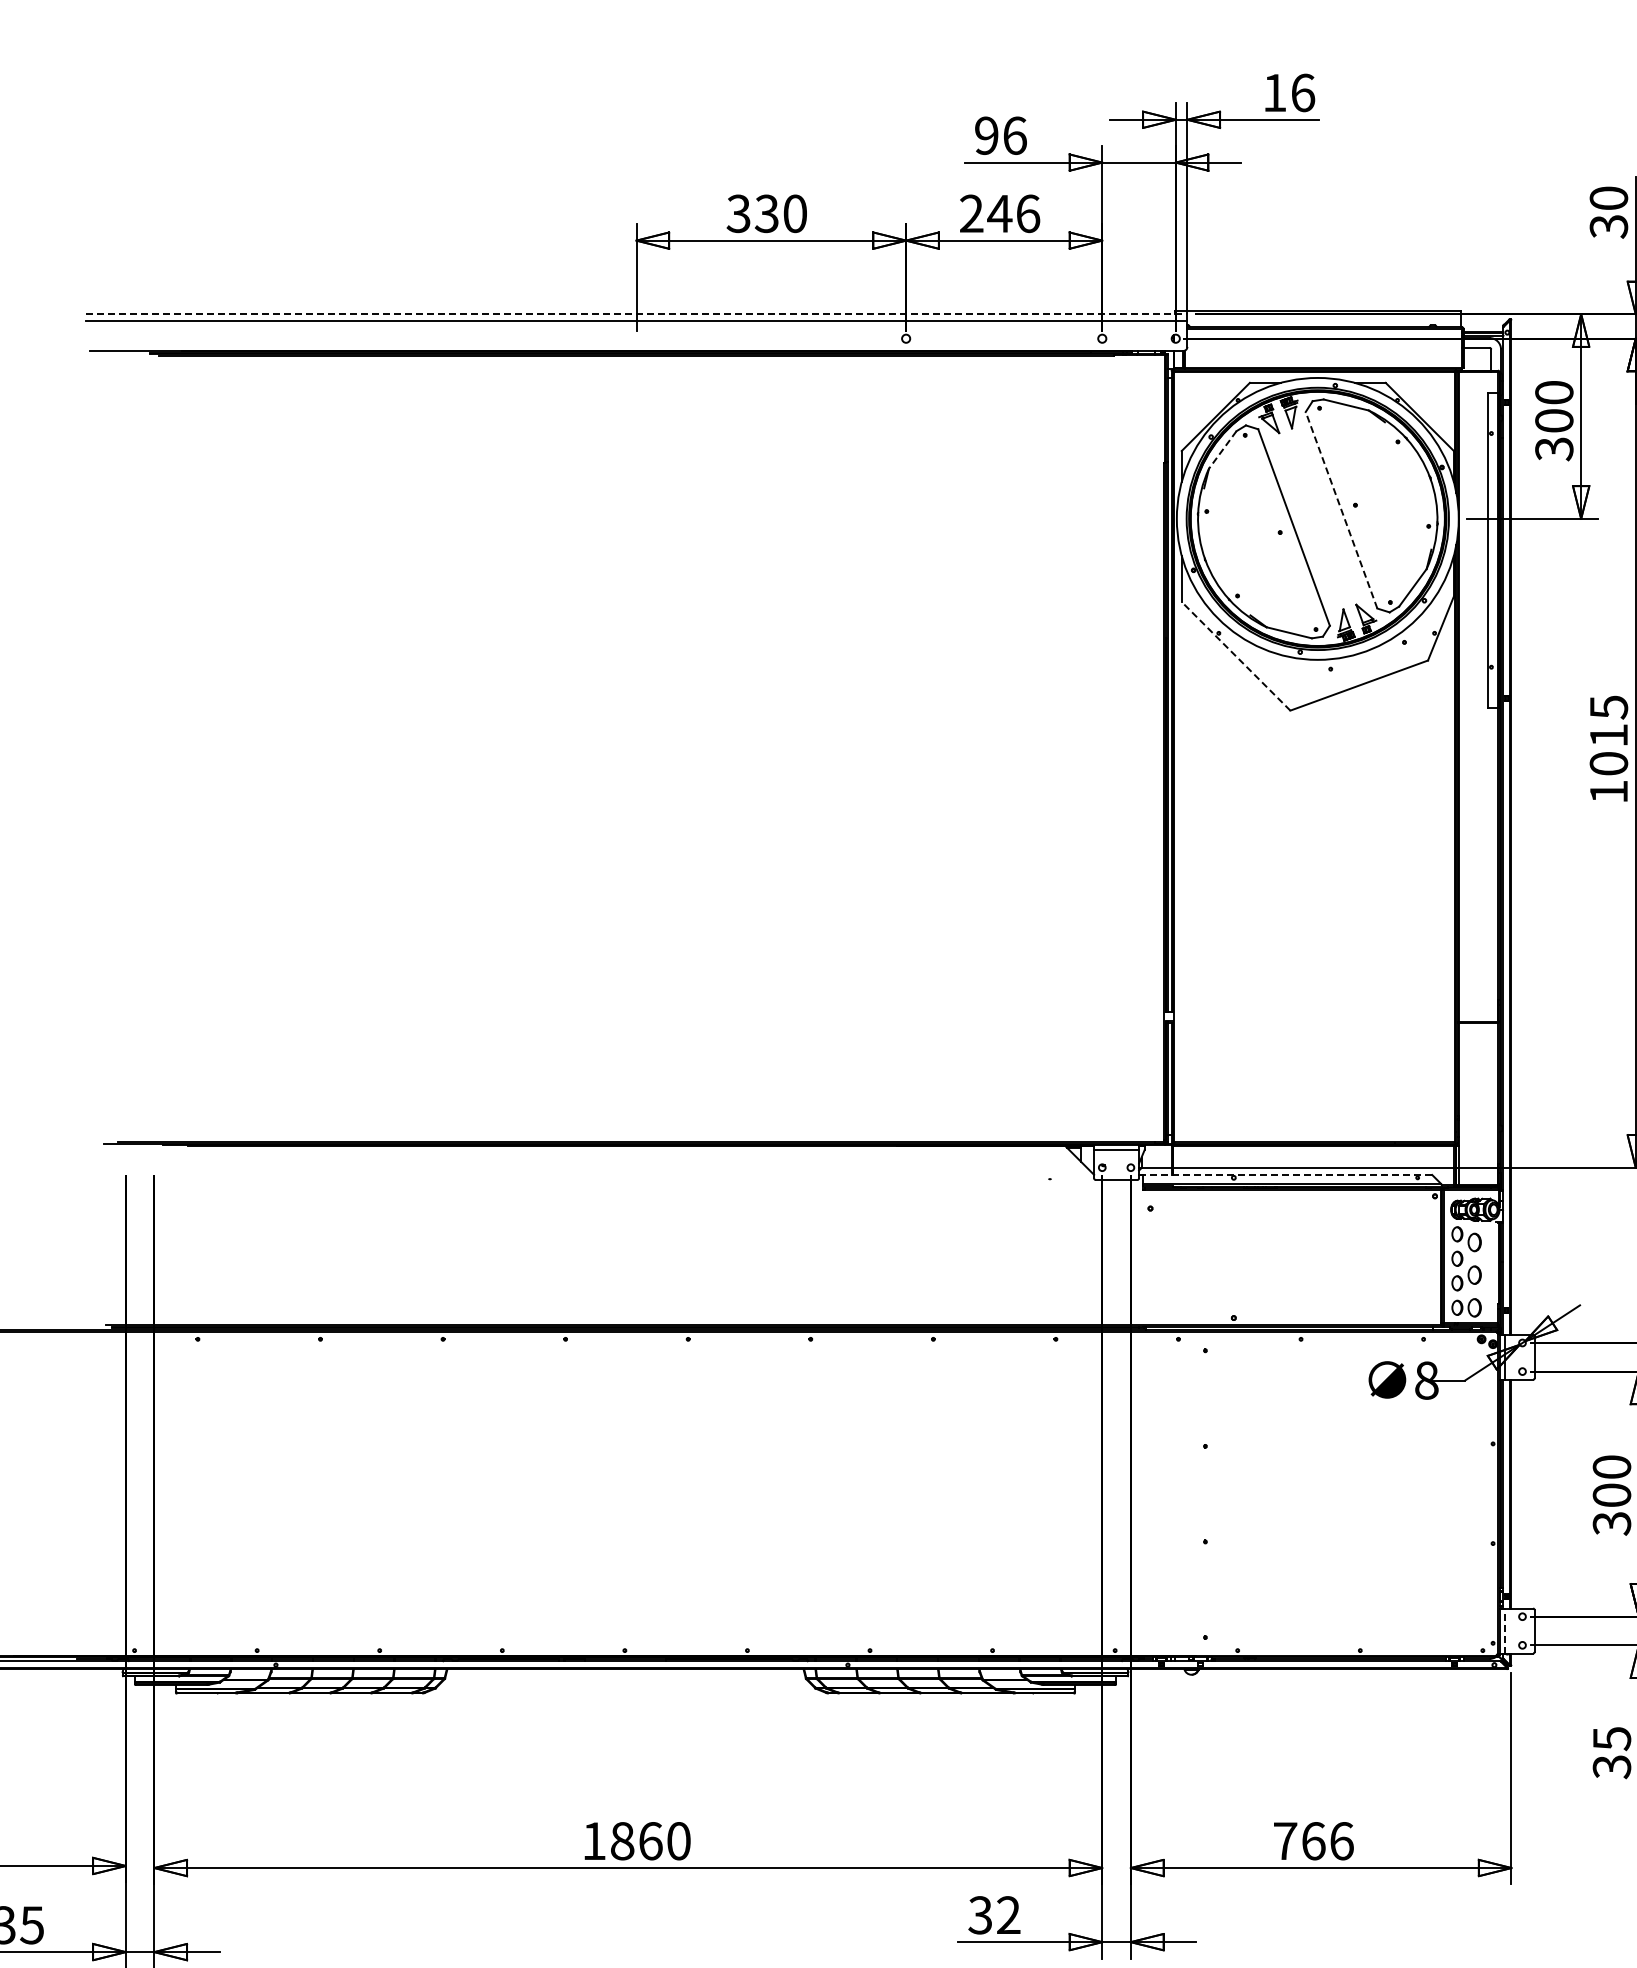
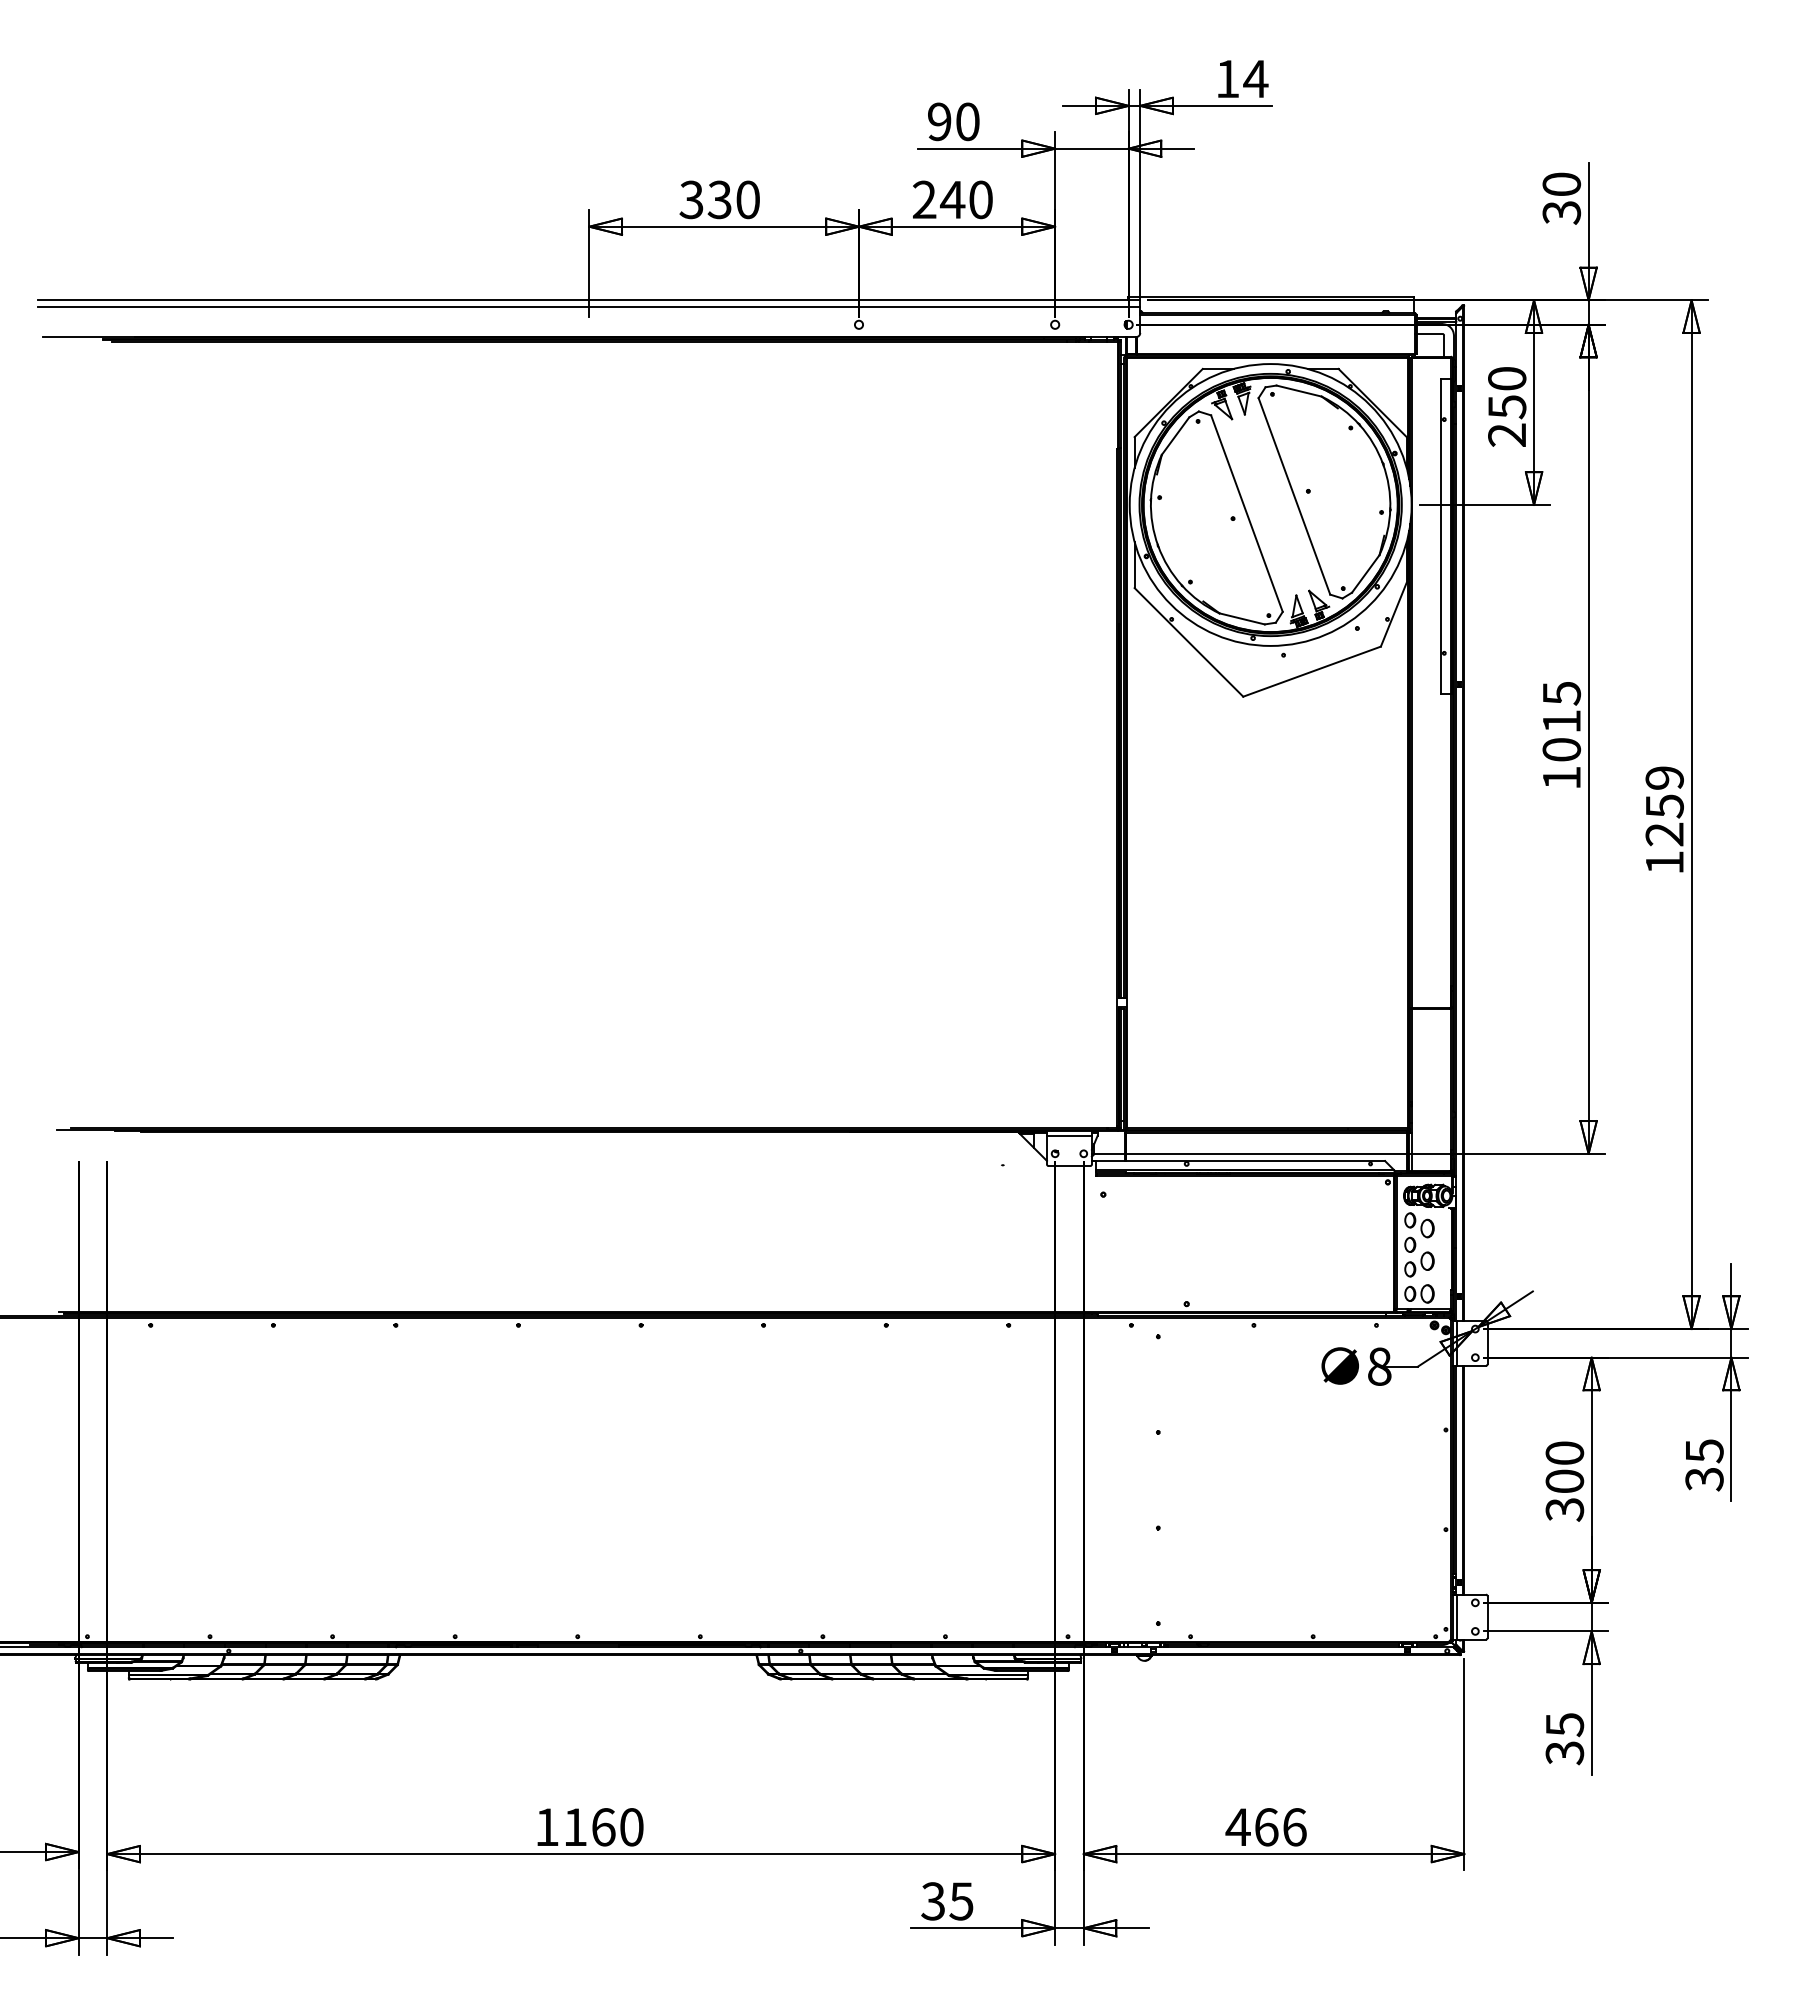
text: (1302, 92) -> (1255, 78), 16 -> 14
text: (1014, 135) -> (967, 121), 96 -> 90
text: (1028, 213) -> (981, 199), 246 -> 240
line: (636, 314) -> (589, 300), dashed -> solid
text: (1554, 435) -> (1507, 421), 300 -> 250
line: (1222, 450) -> (1175, 436), dashed -> solid
line: (1341, 510) -> (1294, 496), dashed -> solid
line: (1235, 656) -> (1188, 642), dashed -> solid
line: (1285, 1175) -> (1238, 1161), dashed -> solid
line: (1504, 1630) -> (1457, 1616), dashed -> solid
text: (1284, 1840) -> (1237, 1826), 766 -> 466
text: (622, 1841) -> (575, 1827), 1860 -> 1160
text: (1008, 1915) -> (961, 1901), 32 -> 35

